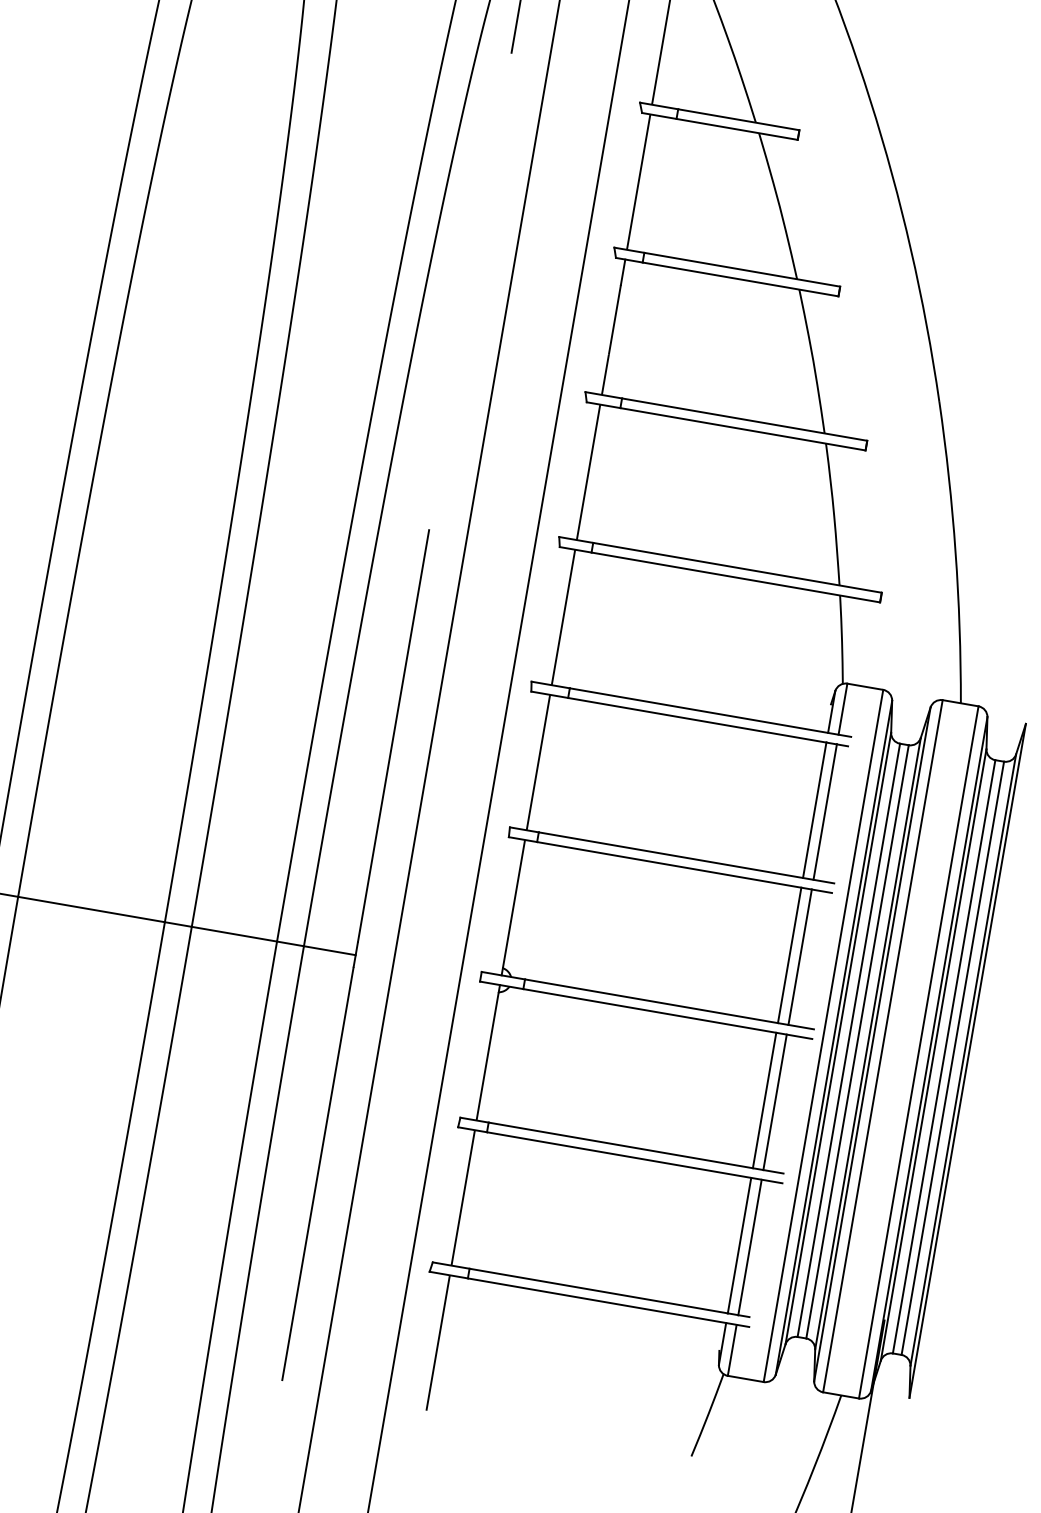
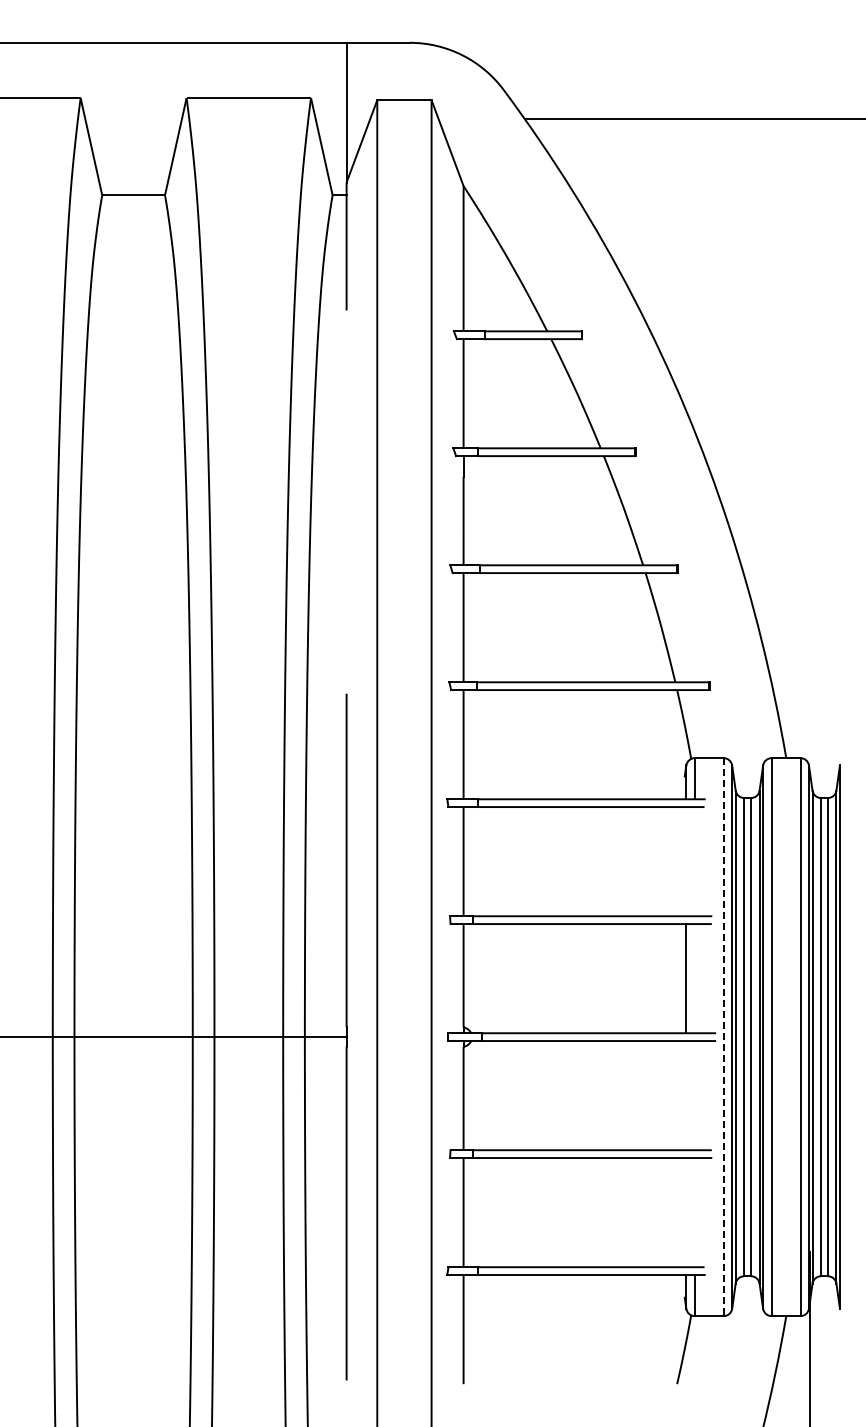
line: (814, 810) -> (686, 861), removed
line: (824, 811) -> (694, 861), removed
line: (799, 956) -> (694, 978), removed
line: (823, 1036) -> (723, 1037), solid -> dashed
line: (764, 1100) -> (686, 1095), removed
line: (774, 1102) -> (694, 1095), removed
line: (739, 1245) -> (686, 1212), removed
line: (749, 1247) -> (694, 1212), removed

